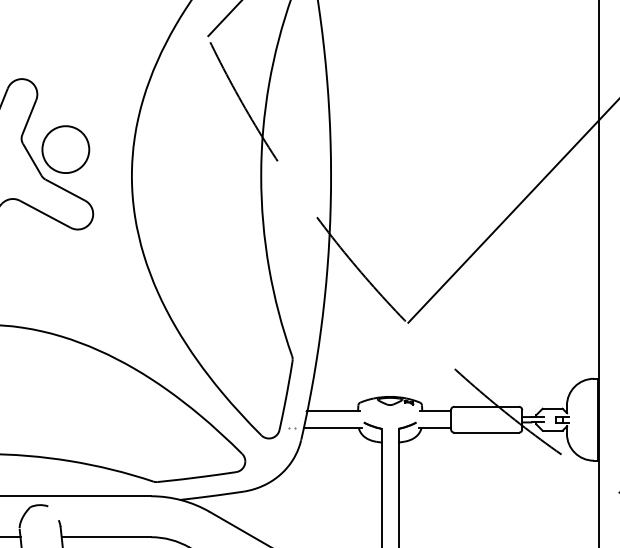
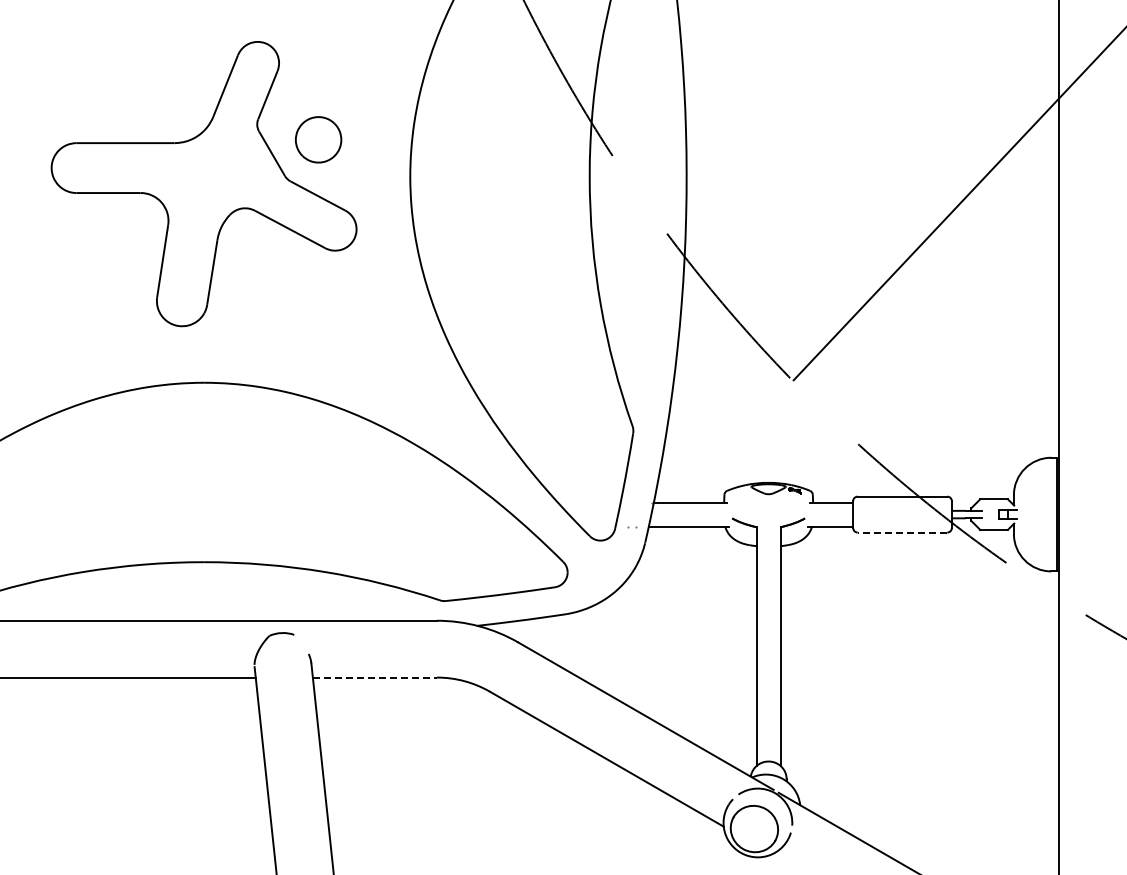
part: (65, 149) -> (318, 139), size x0.7
line: (486, 432) -> (902, 532), solid -> dashed
line: (106, 537) -> (375, 677), solid -> dashed

